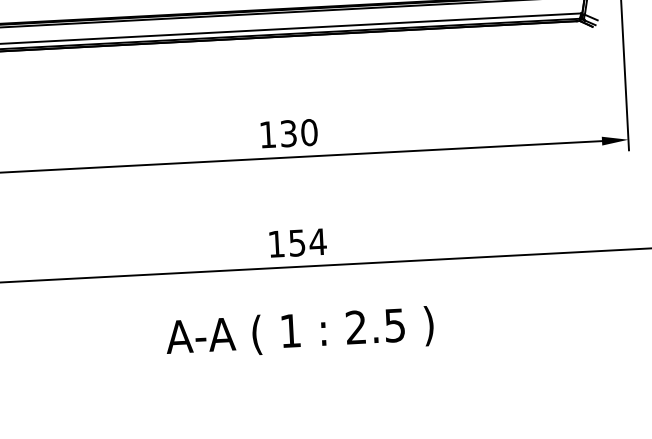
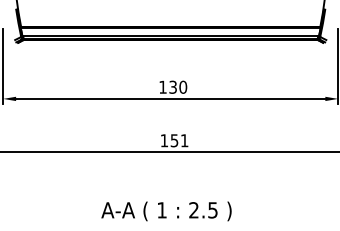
text: (317, 241) -> (184, 140), 154 -> 151
text: (299, 332) -> (166, 211), moved

